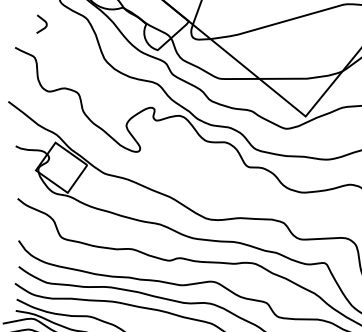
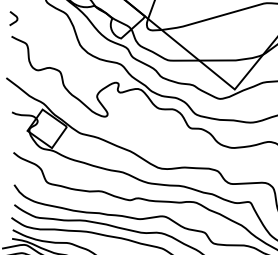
curve: (43, 21) -> (14, 16), moved

